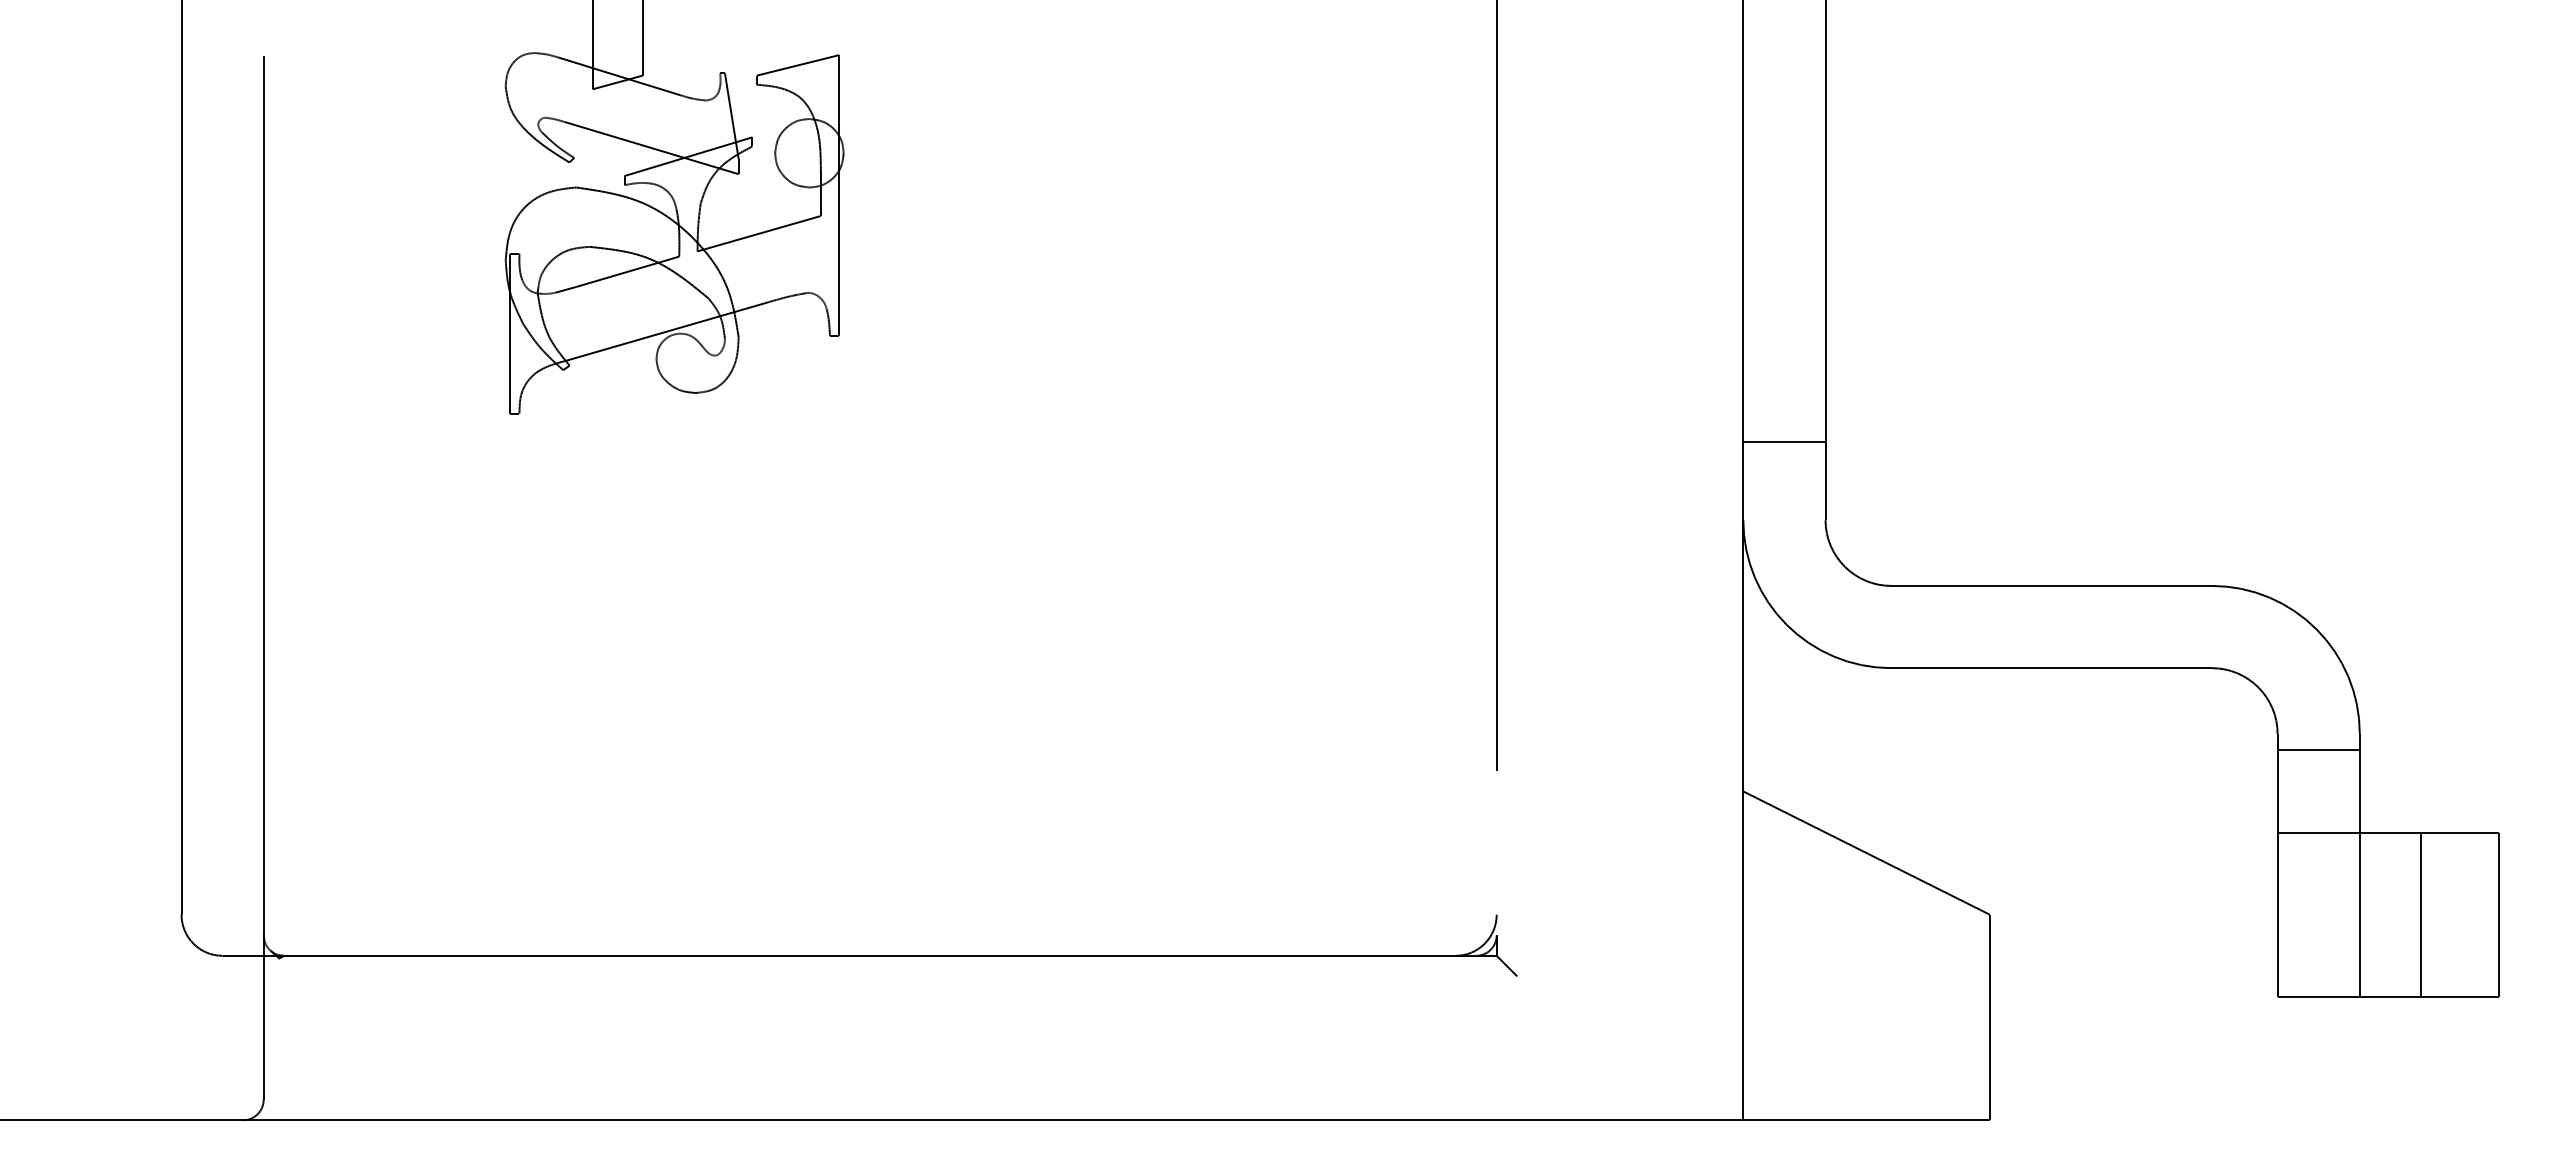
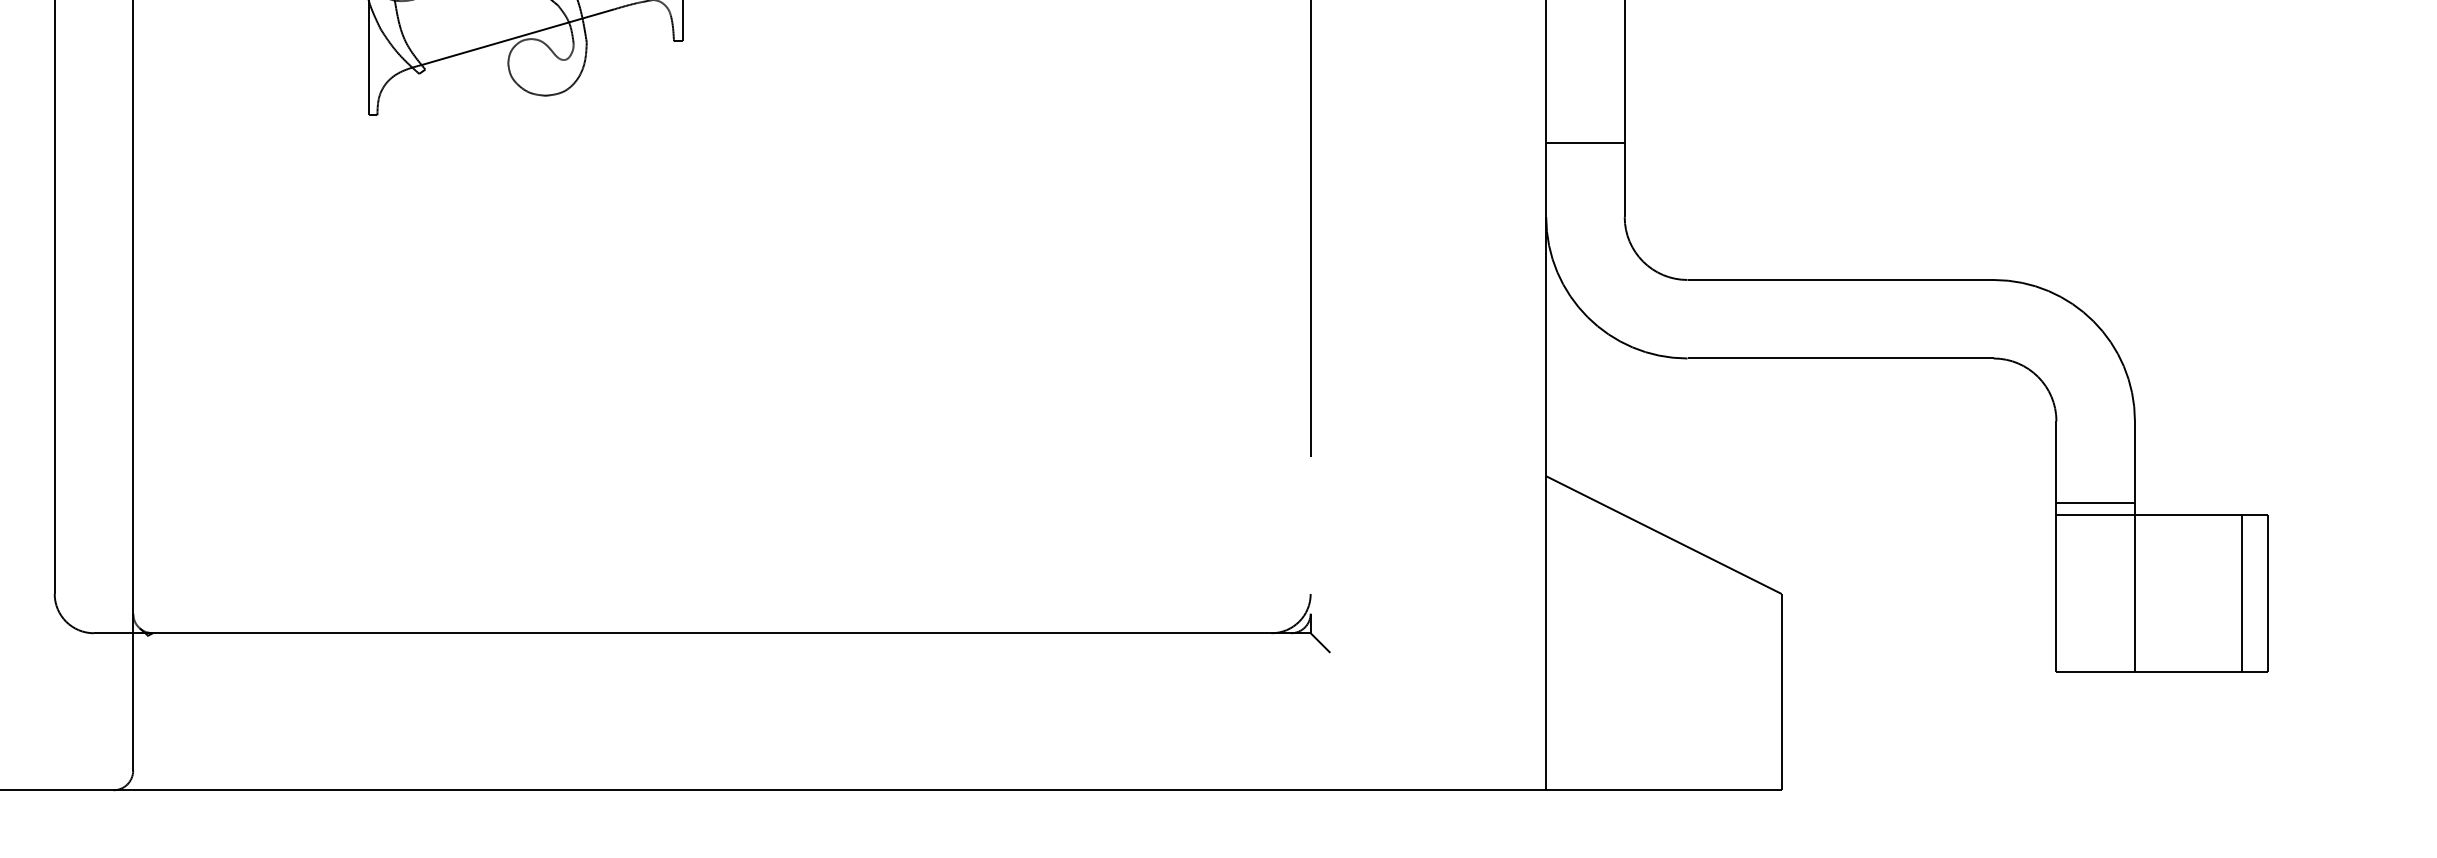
line: (2318, 750) -> (2095, 503), moved
line: (2421, 914) -> (2241, 593), moved

